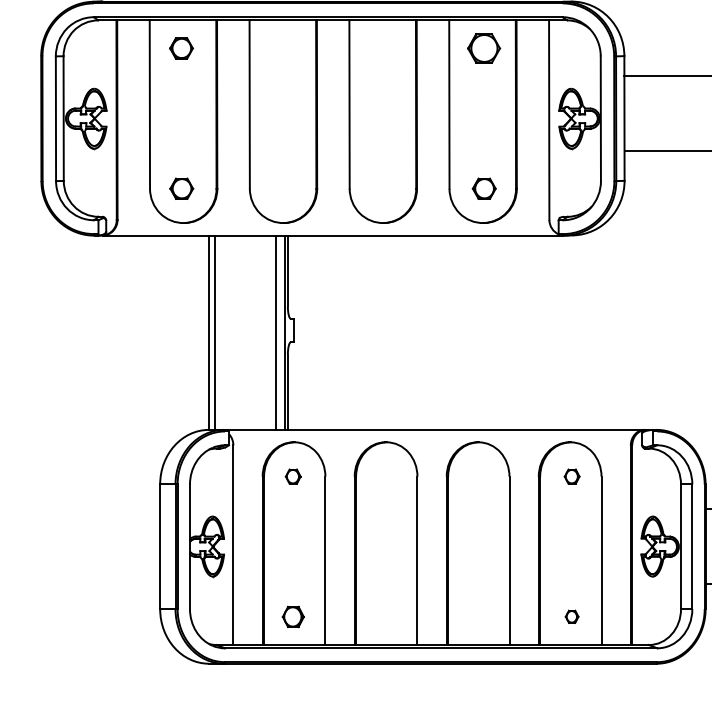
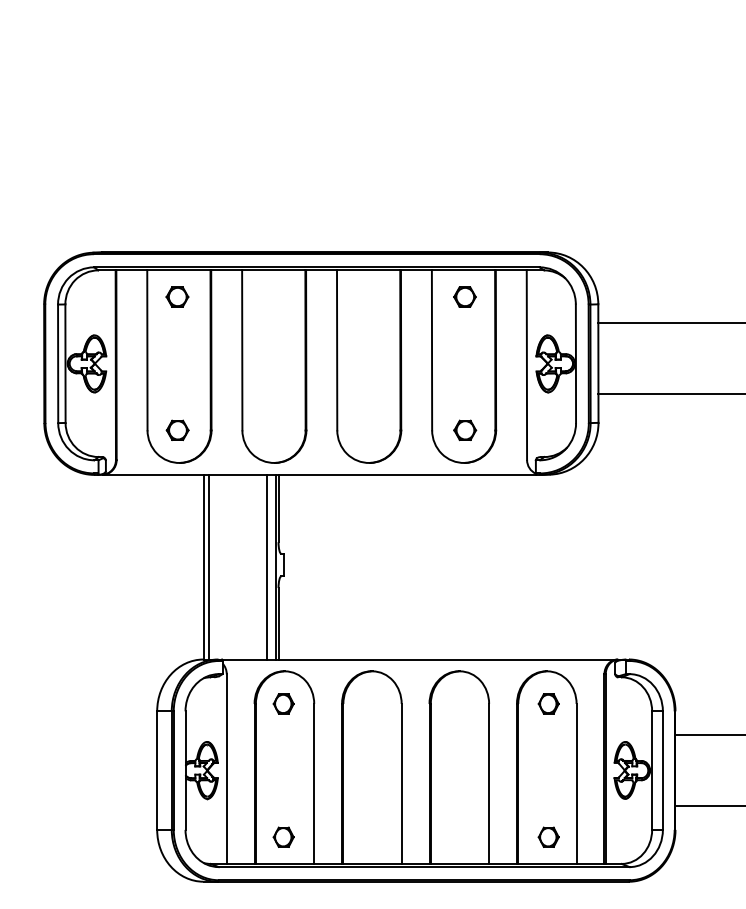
part: (483, 47) -> (464, 296), size x0.71
part: (293, 476) -> (283, 703), size x1.43
part: (571, 476) -> (548, 703), size x1.43
part: (571, 616) -> (548, 836), size x1.67

